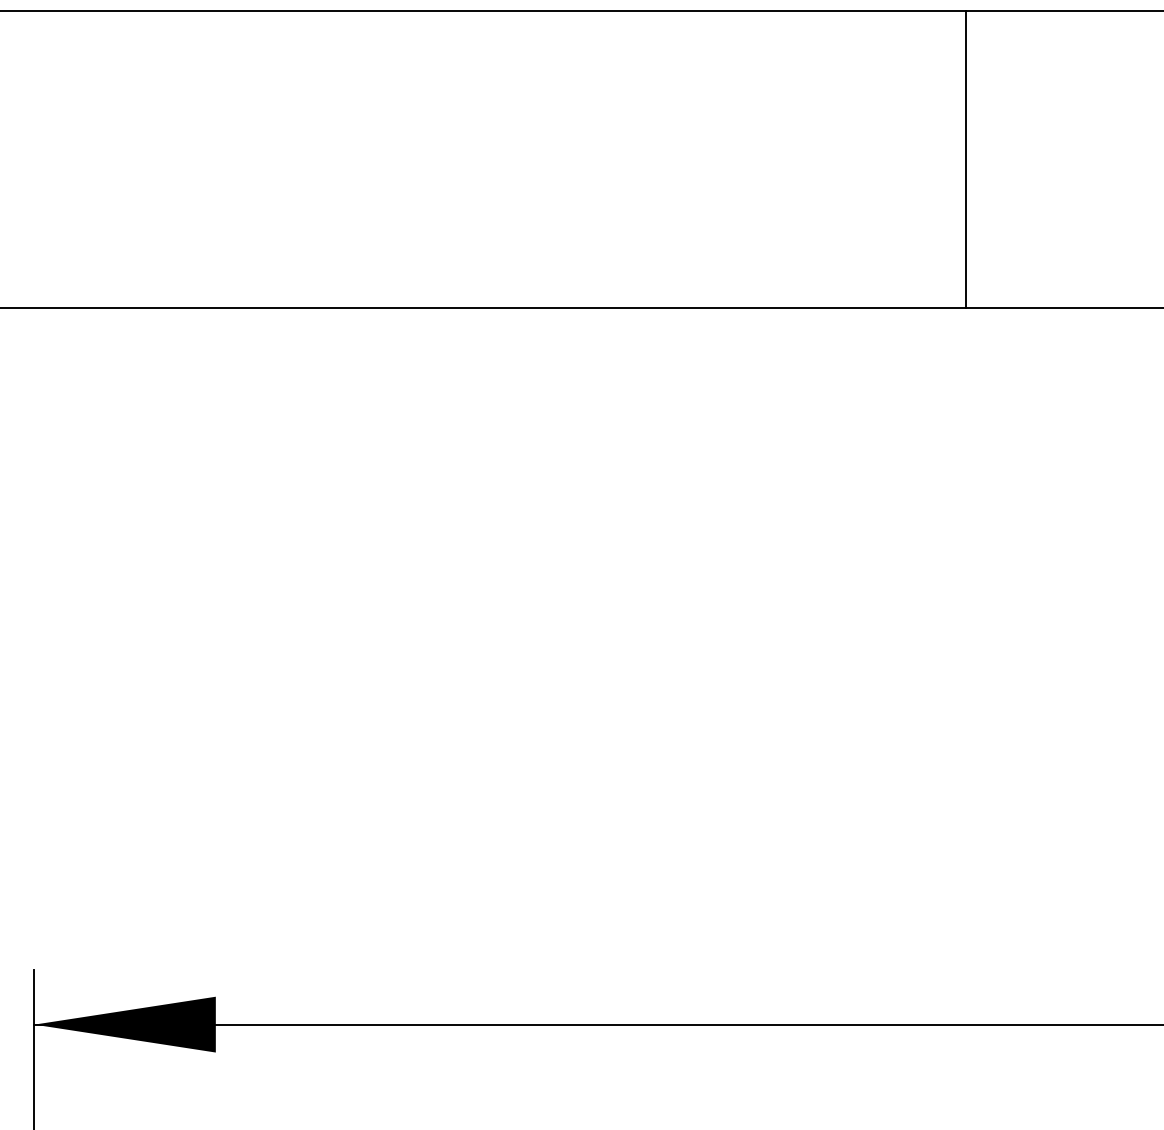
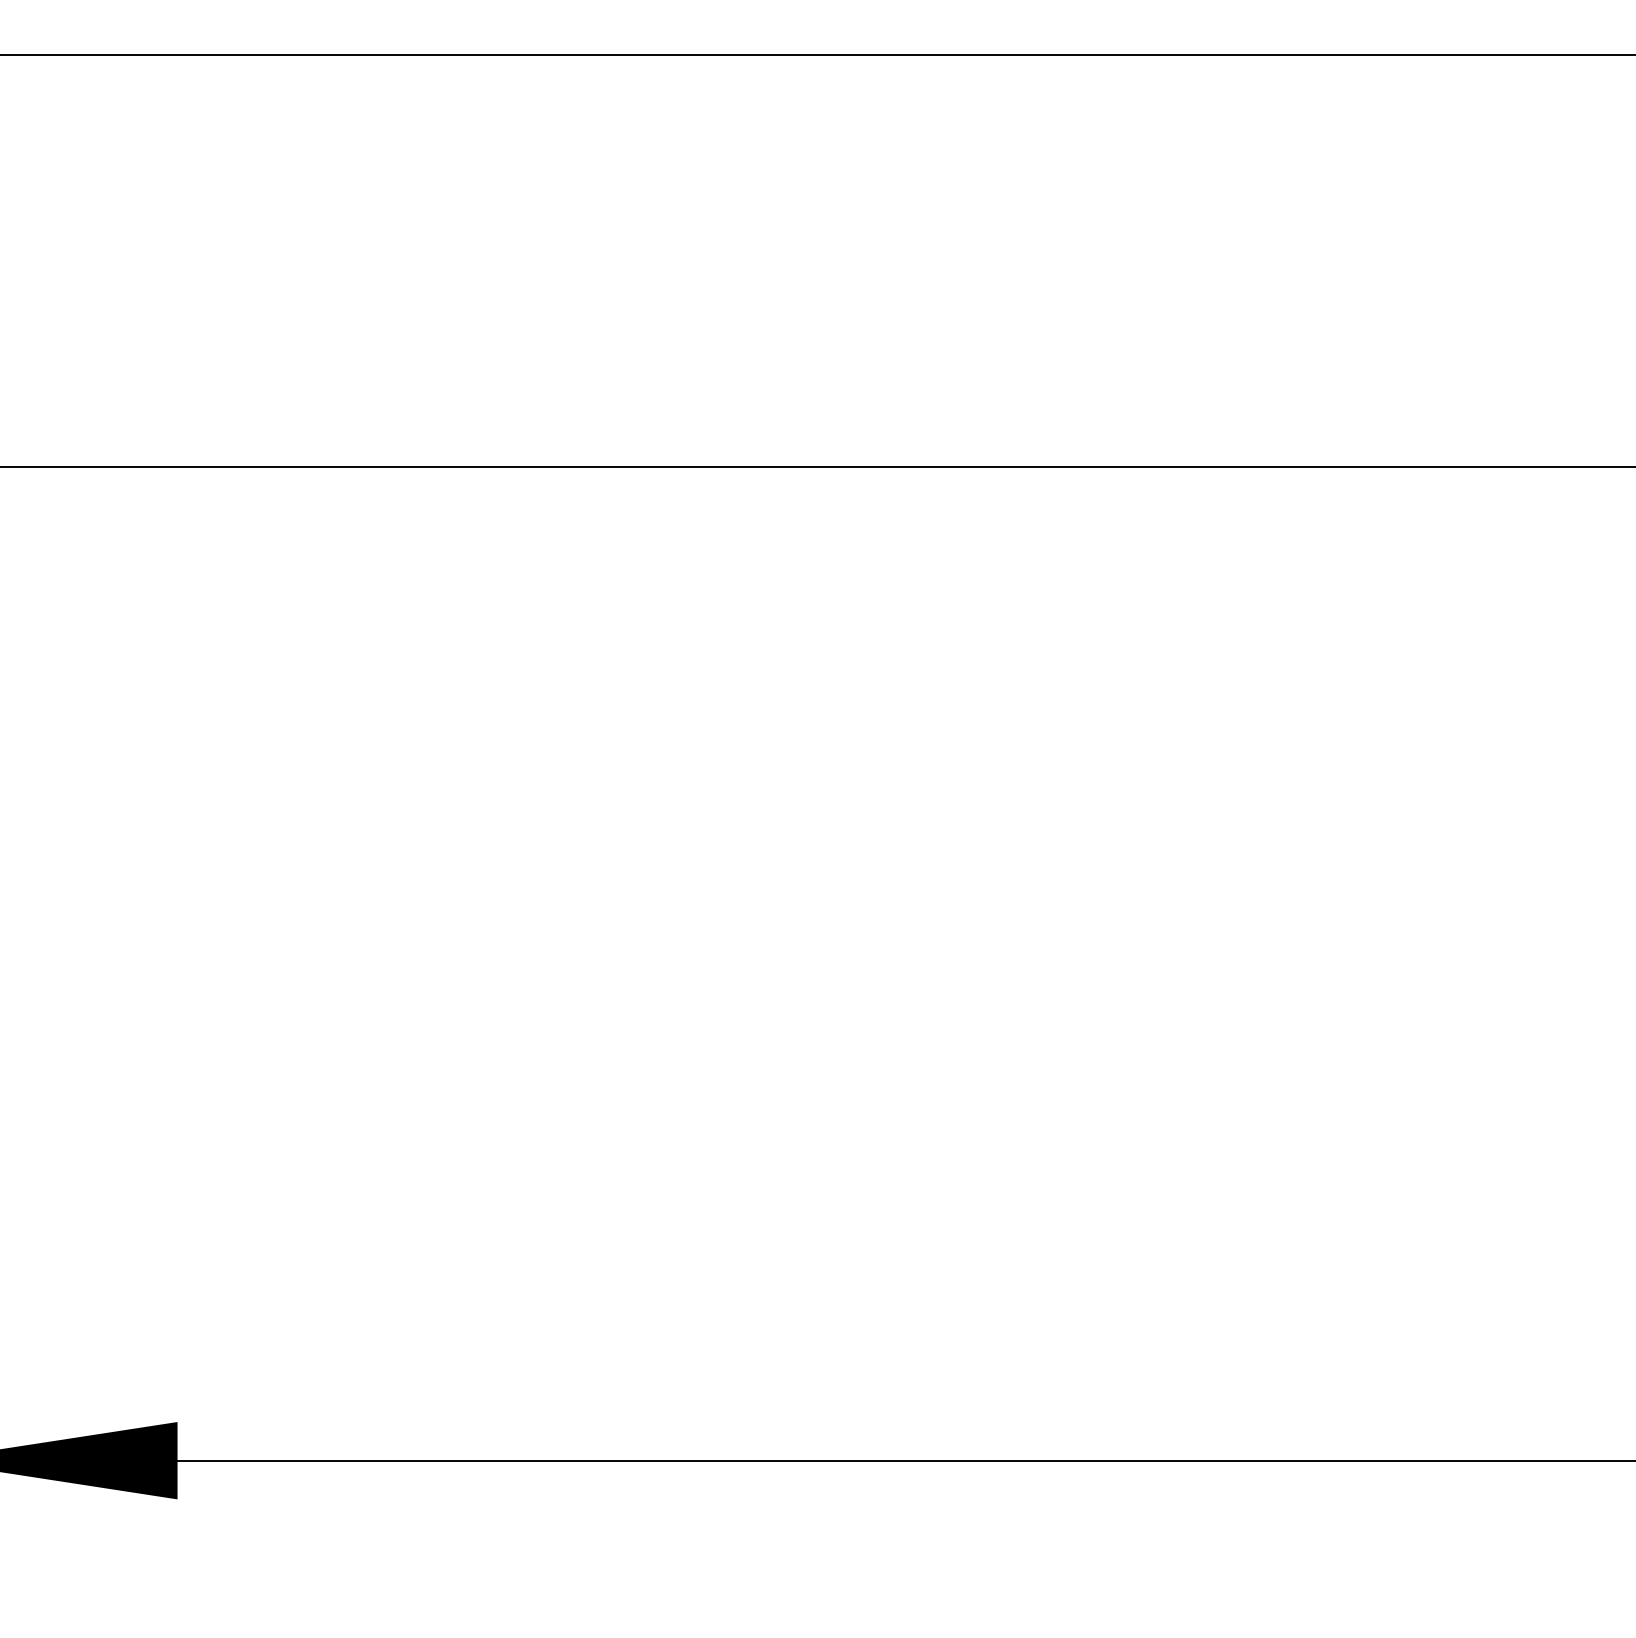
line: (965, 158) -> (1217, 260), removed

